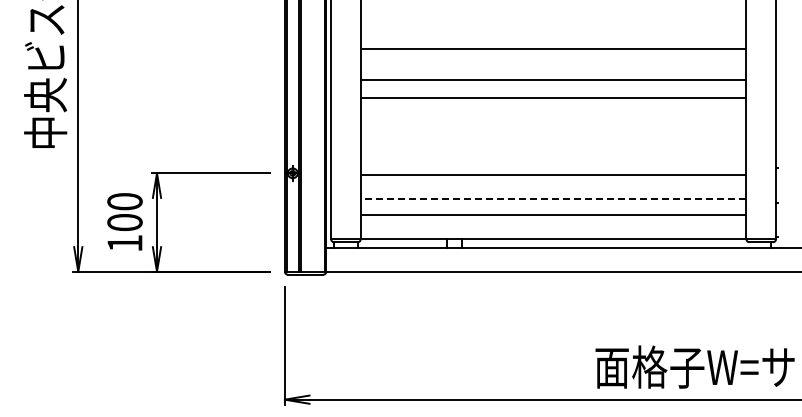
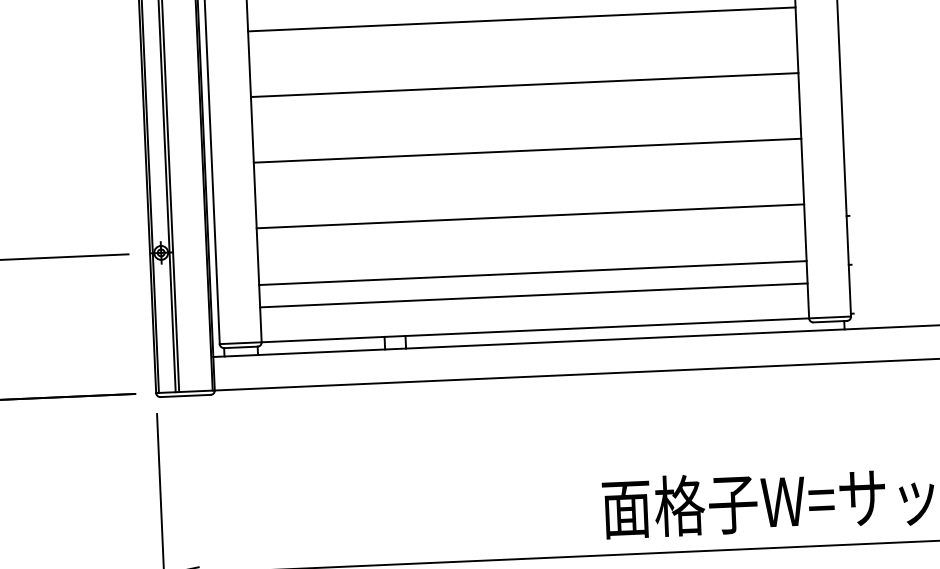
line: (553, 49) -> (521, 19), moved
line: (553, 80) -> (524, 85), moved
line: (553, 97) -> (527, 150), moved
line: (553, 174) -> (530, 215), moved
line: (553, 198) -> (532, 272), dashed -> solid

